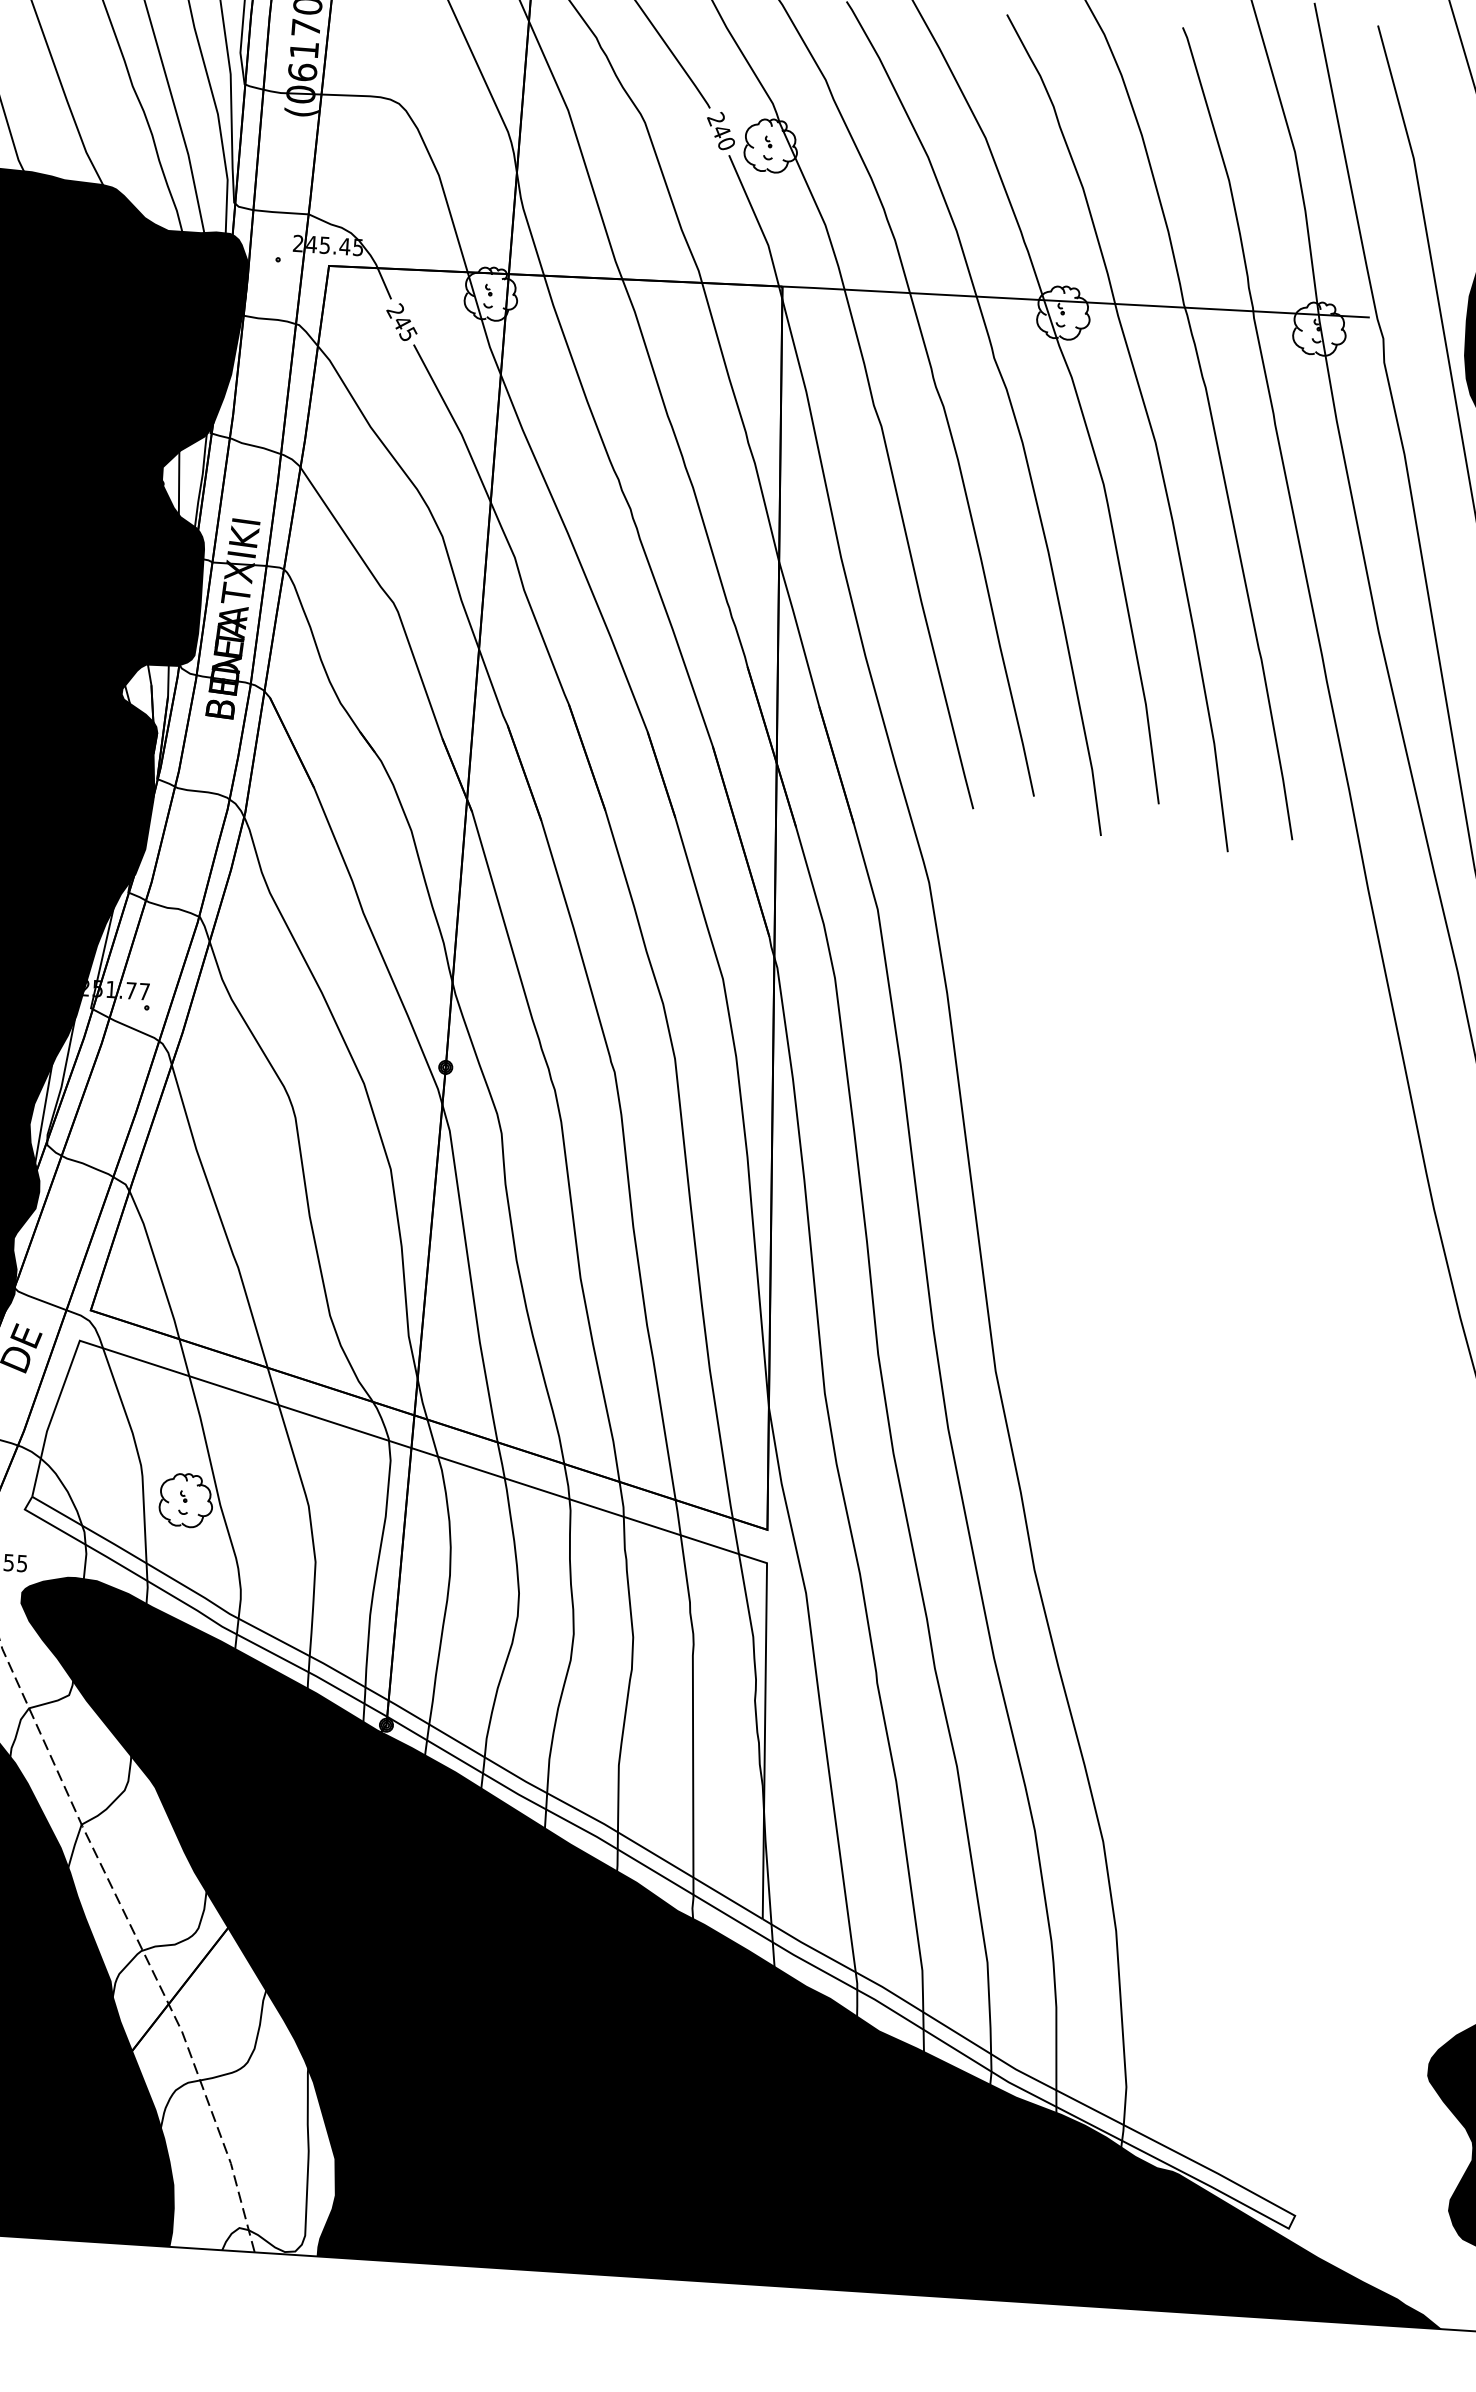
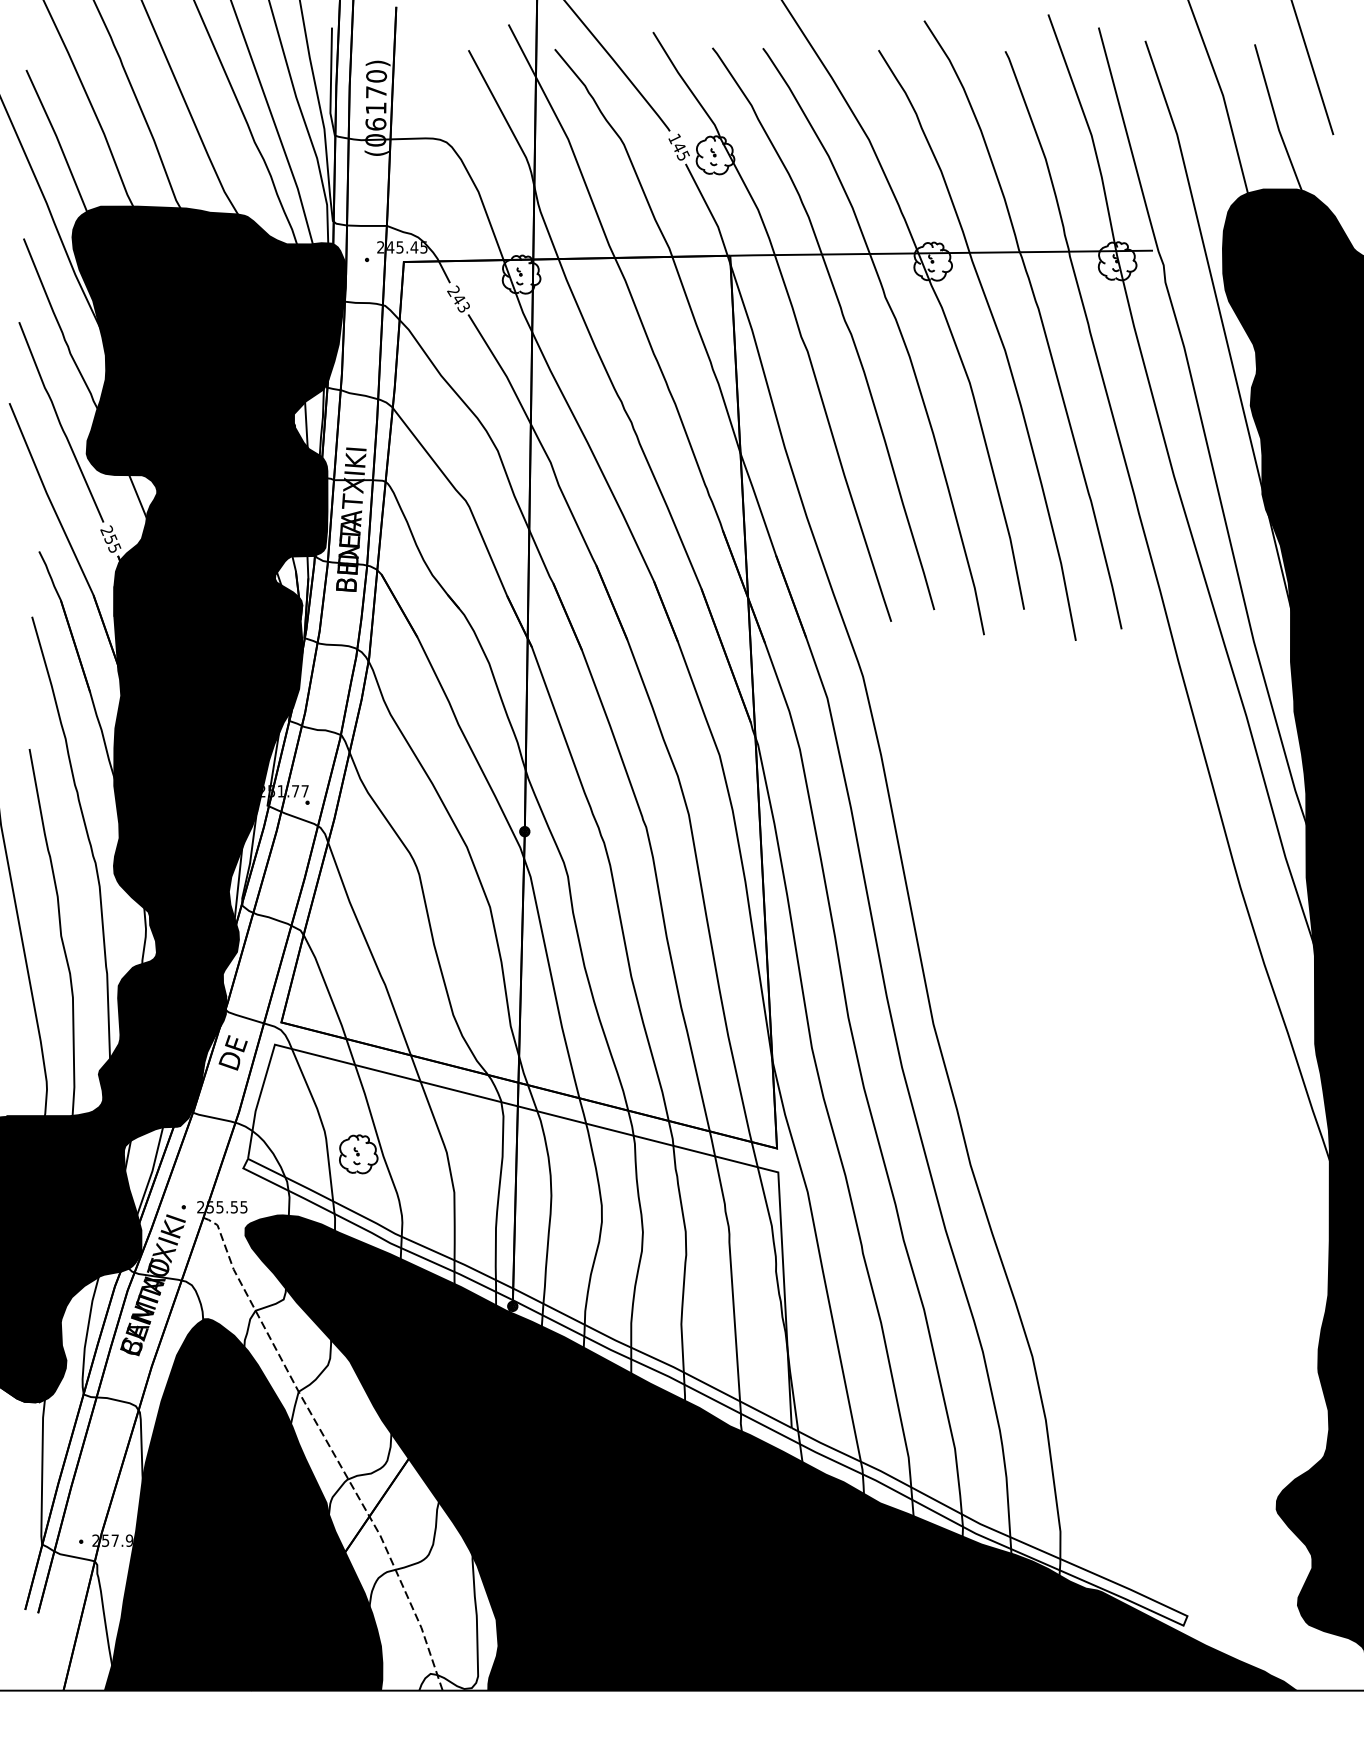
text: (720, 130) -> (678, 146), 240 -> 145
text: (410, 334) -> (465, 307), 245 -> 243

